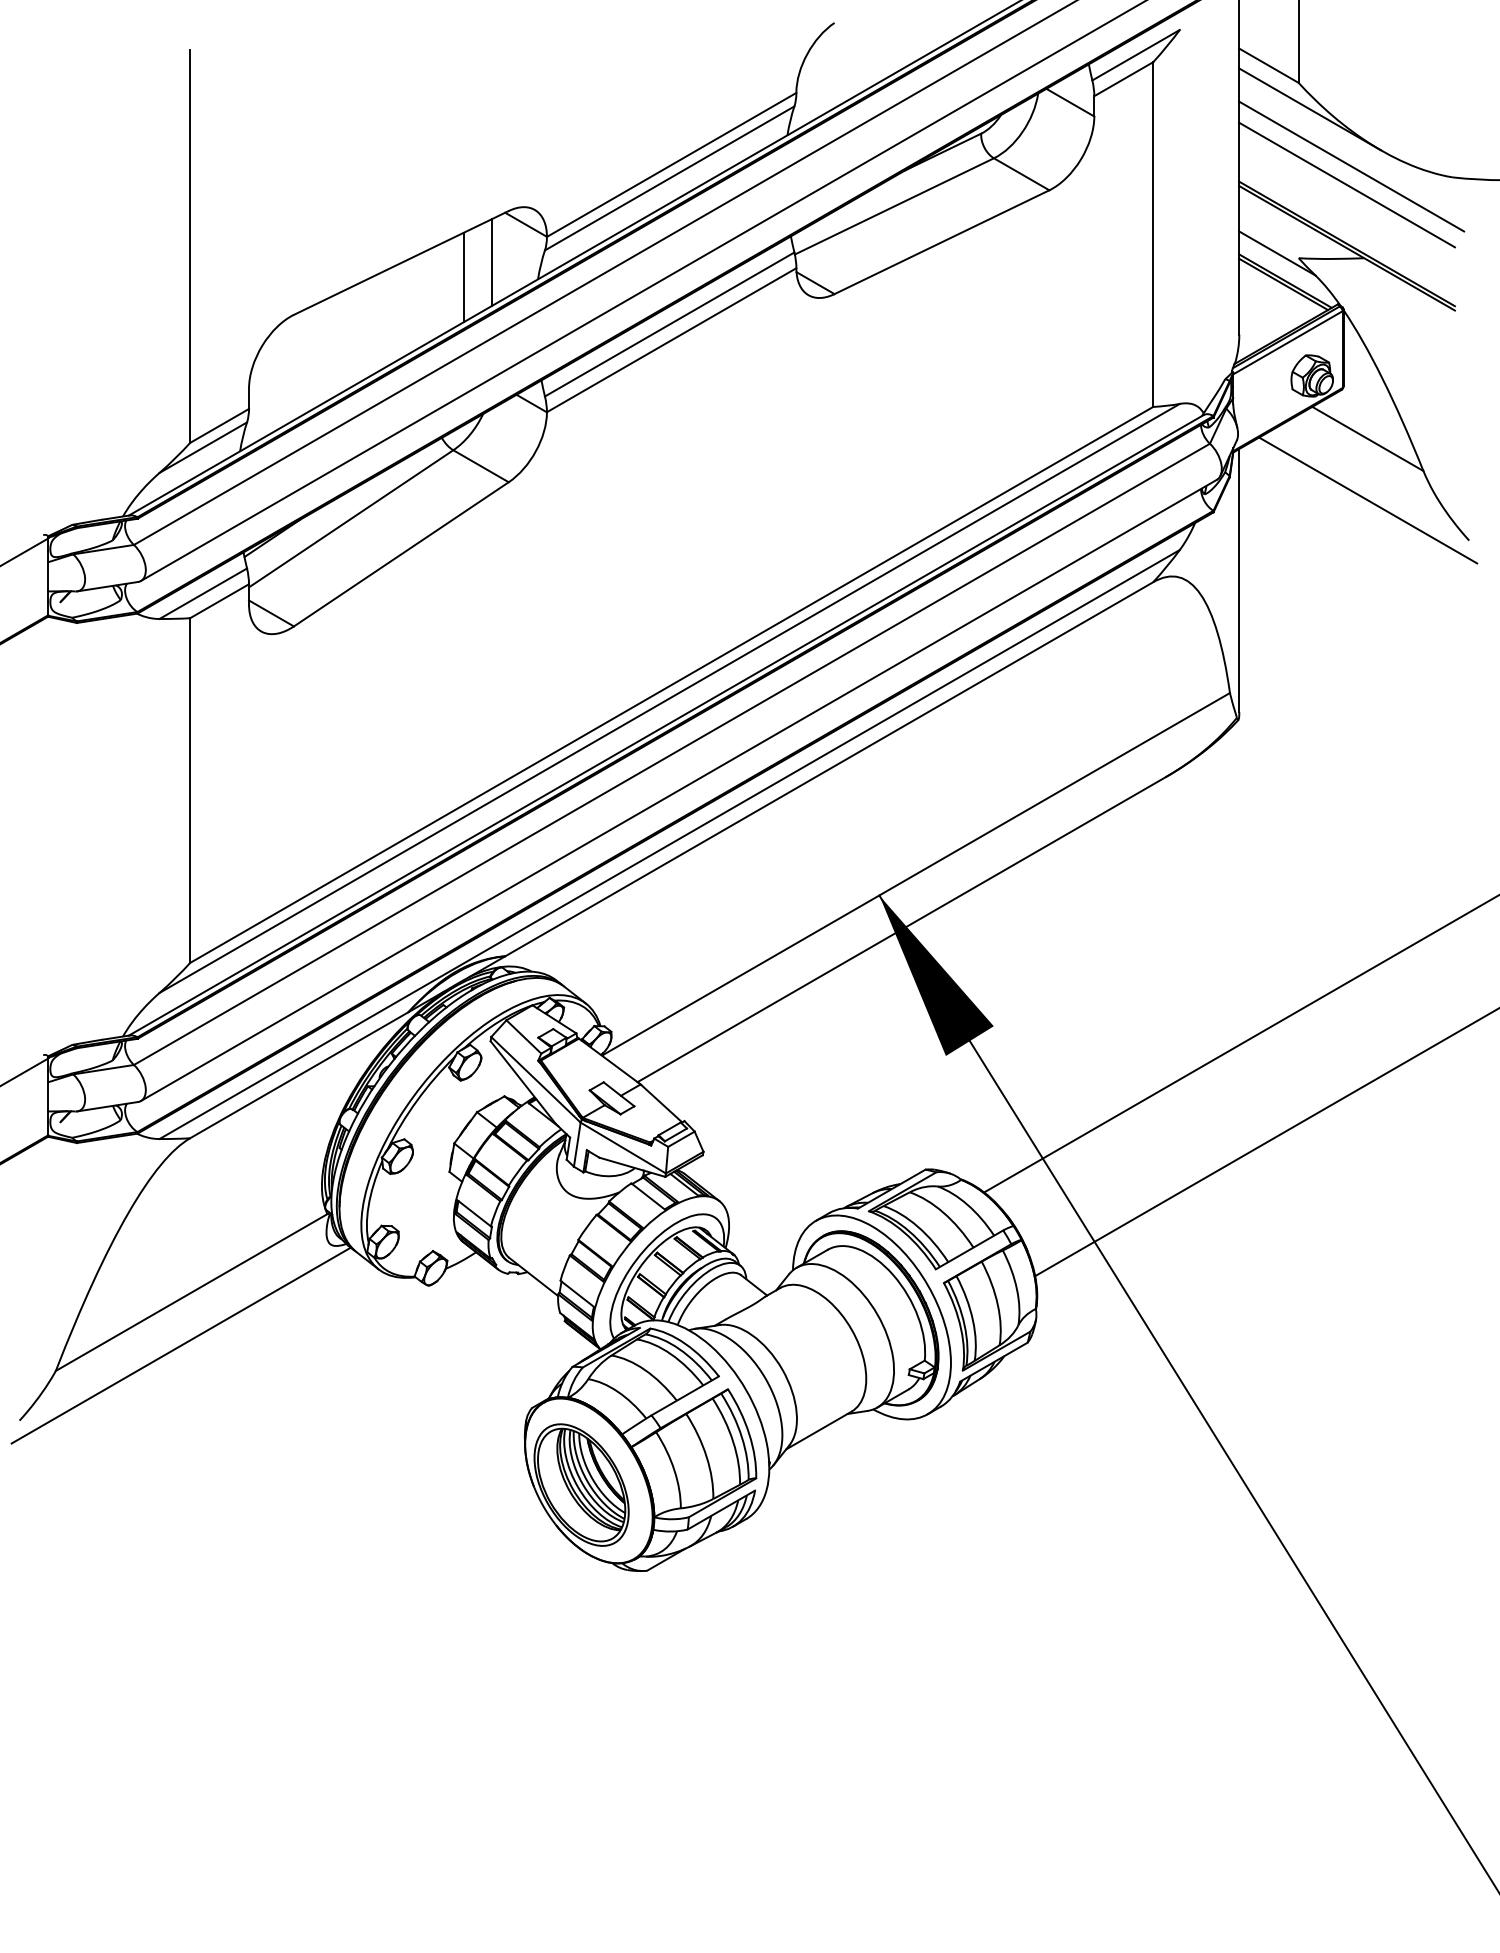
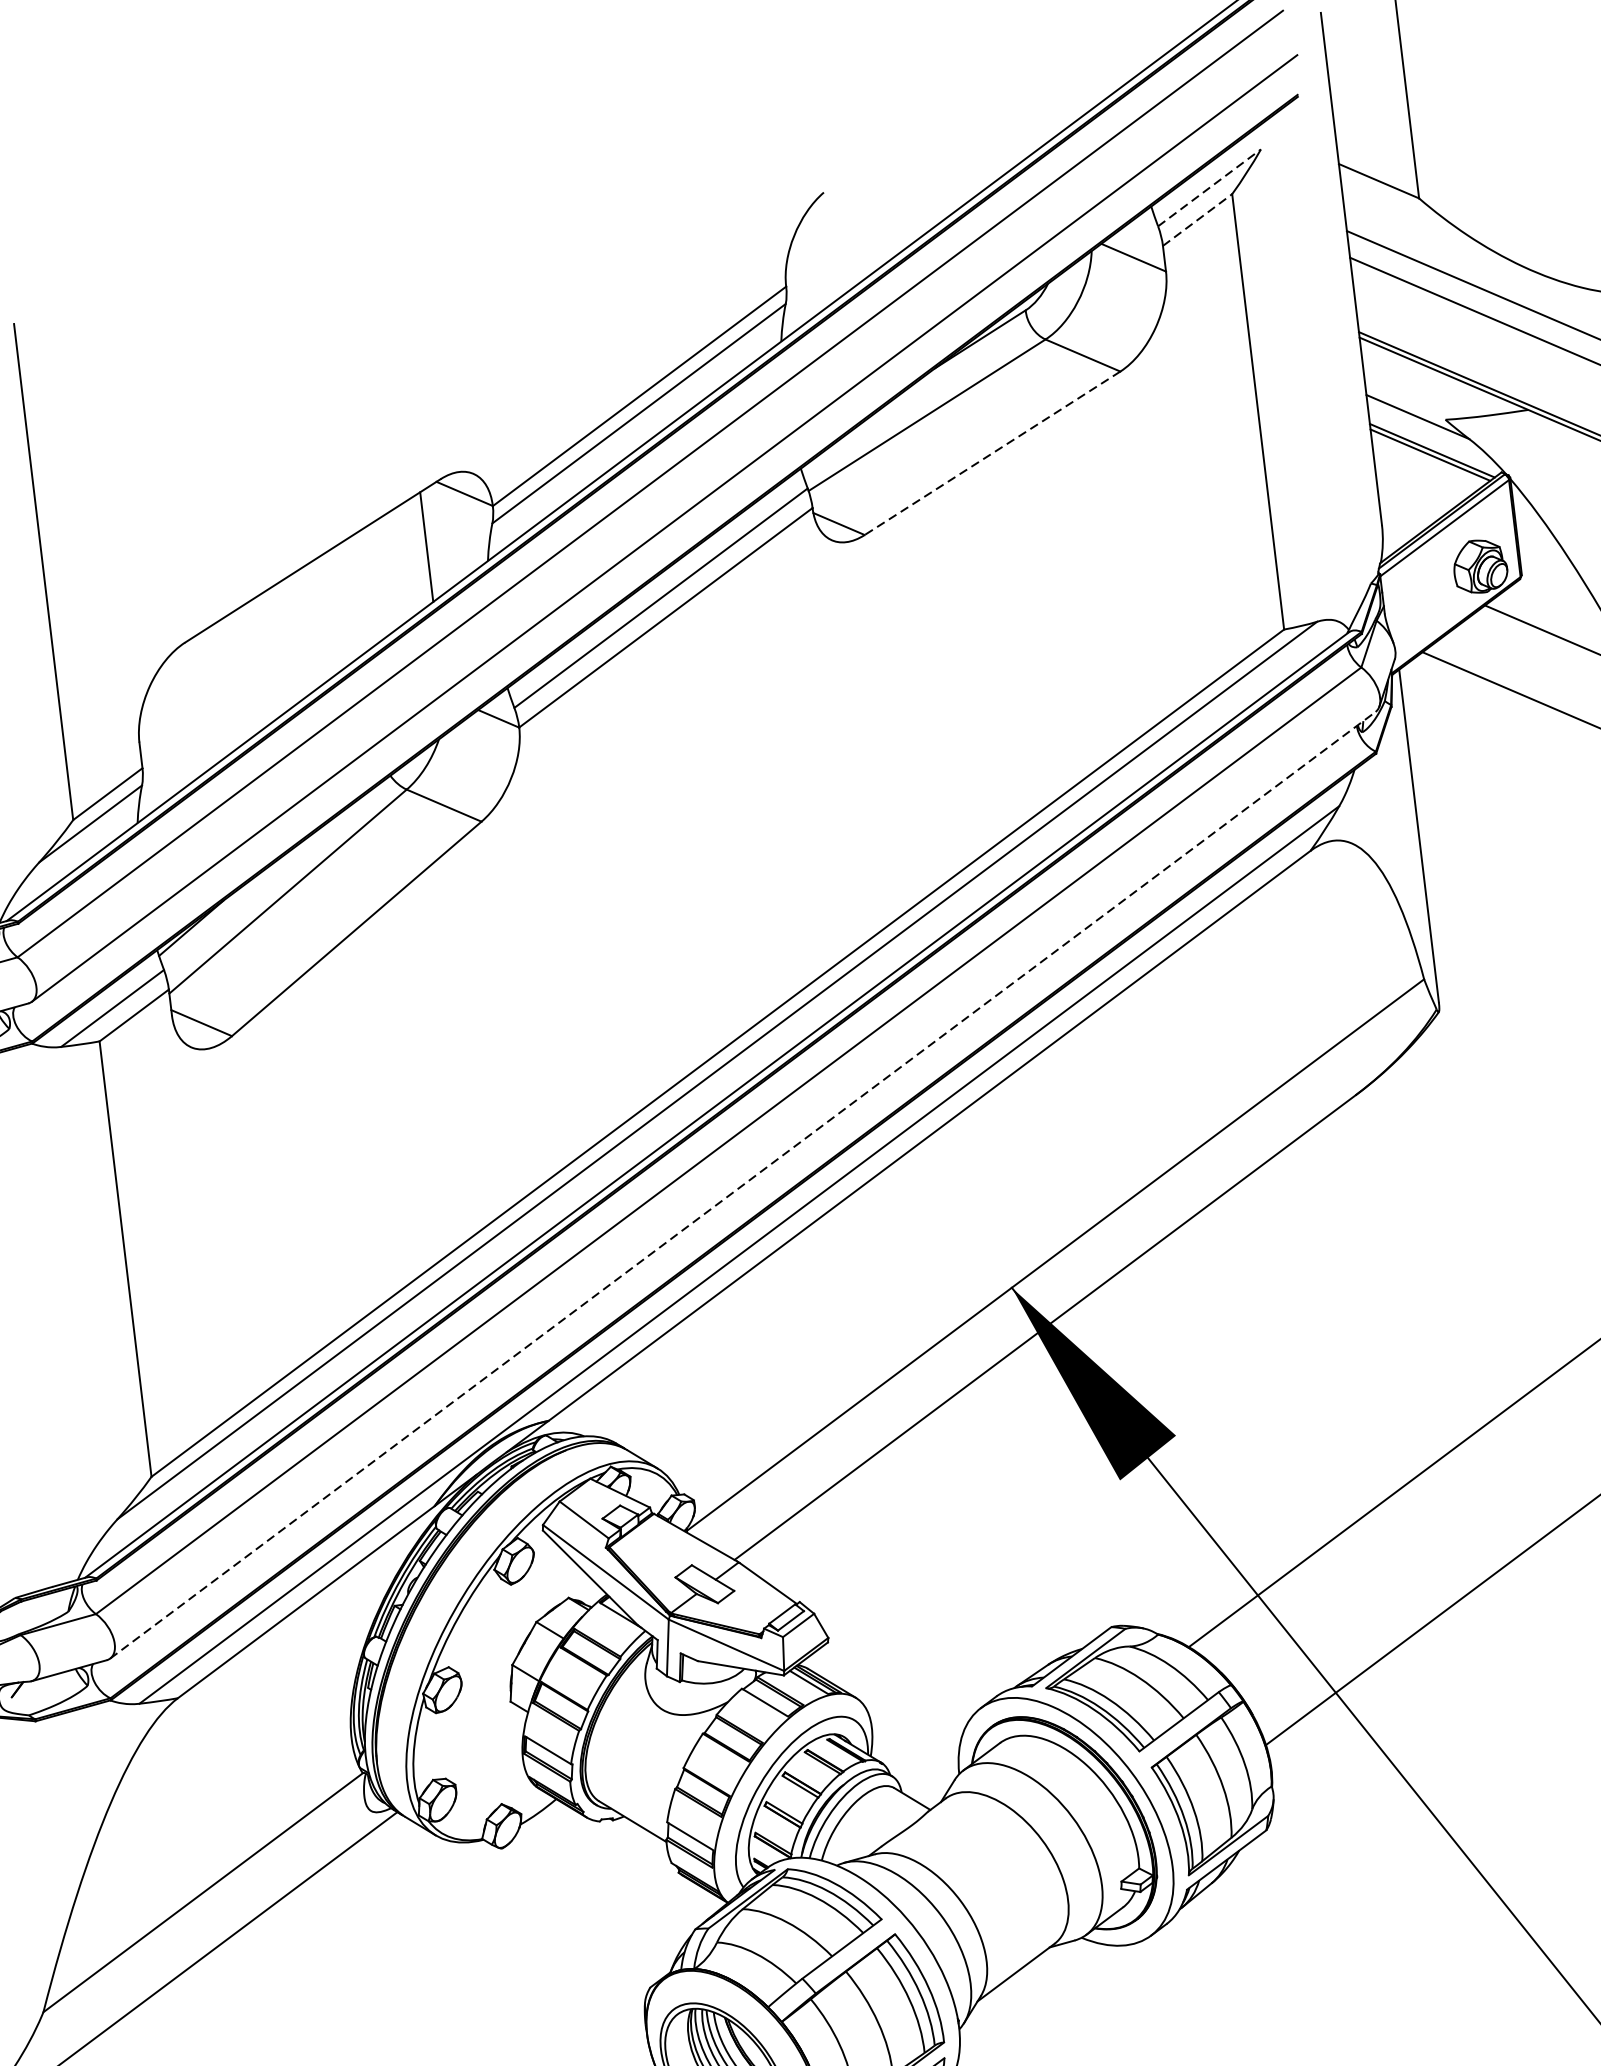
line: (1136, 54) -> (1209, 186), solid -> dashed
line: (1124, 78) -> (1198, 219), solid -> dashed
line: (1309, 109) -> (1436, 230), removed
line: (941, 242) -> (991, 453), solid -> dashed
line: (463, 277) -> (393, 569), removed
line: (679, 790) -> (743, 1185), solid -> dashed

